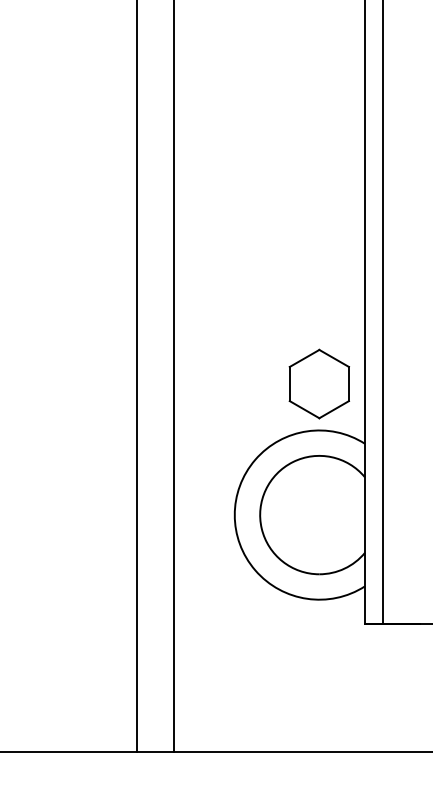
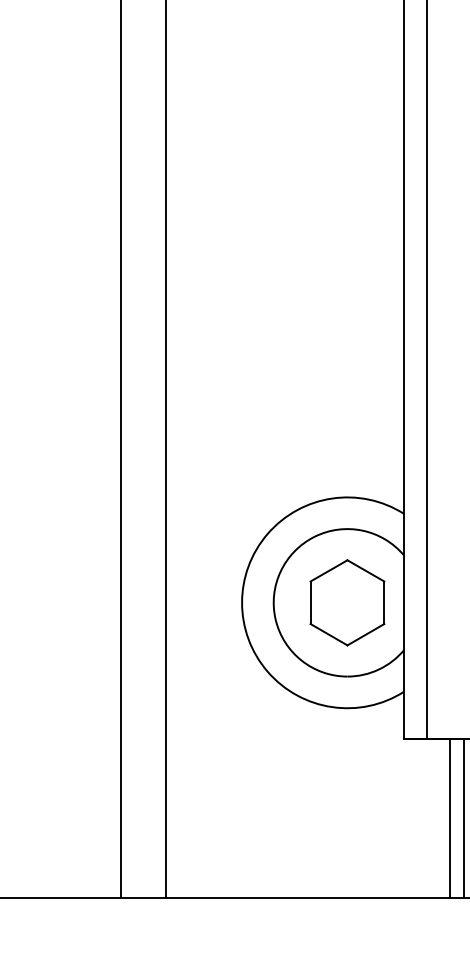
part: (318, 383) -> (346, 602), moved
line: (401, 687) -> (449, 817), added
line: (413, 687) -> (464, 817), added

